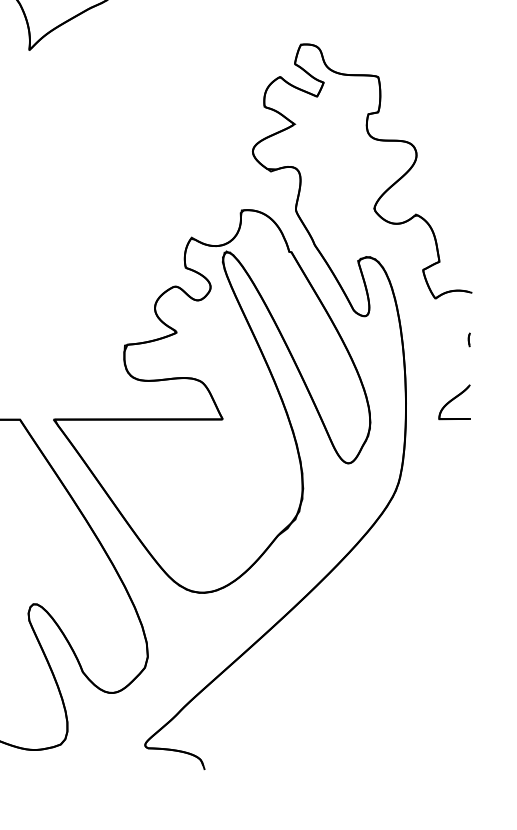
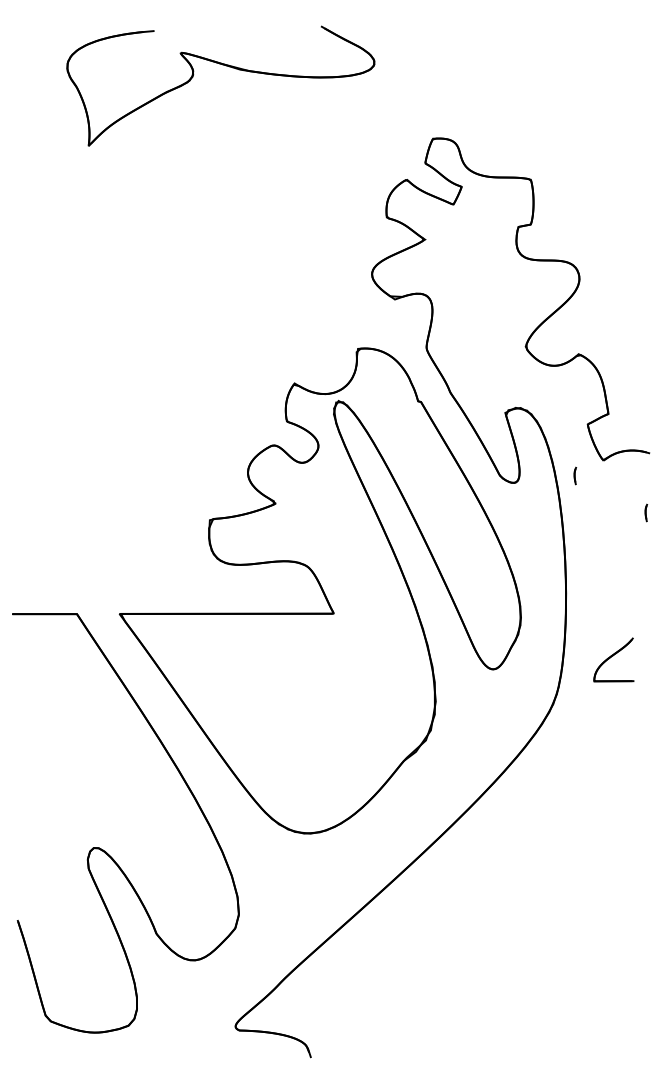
part: (413, 310) -> (575, 475), added
part: (454, 401) -> (613, 659), moved

